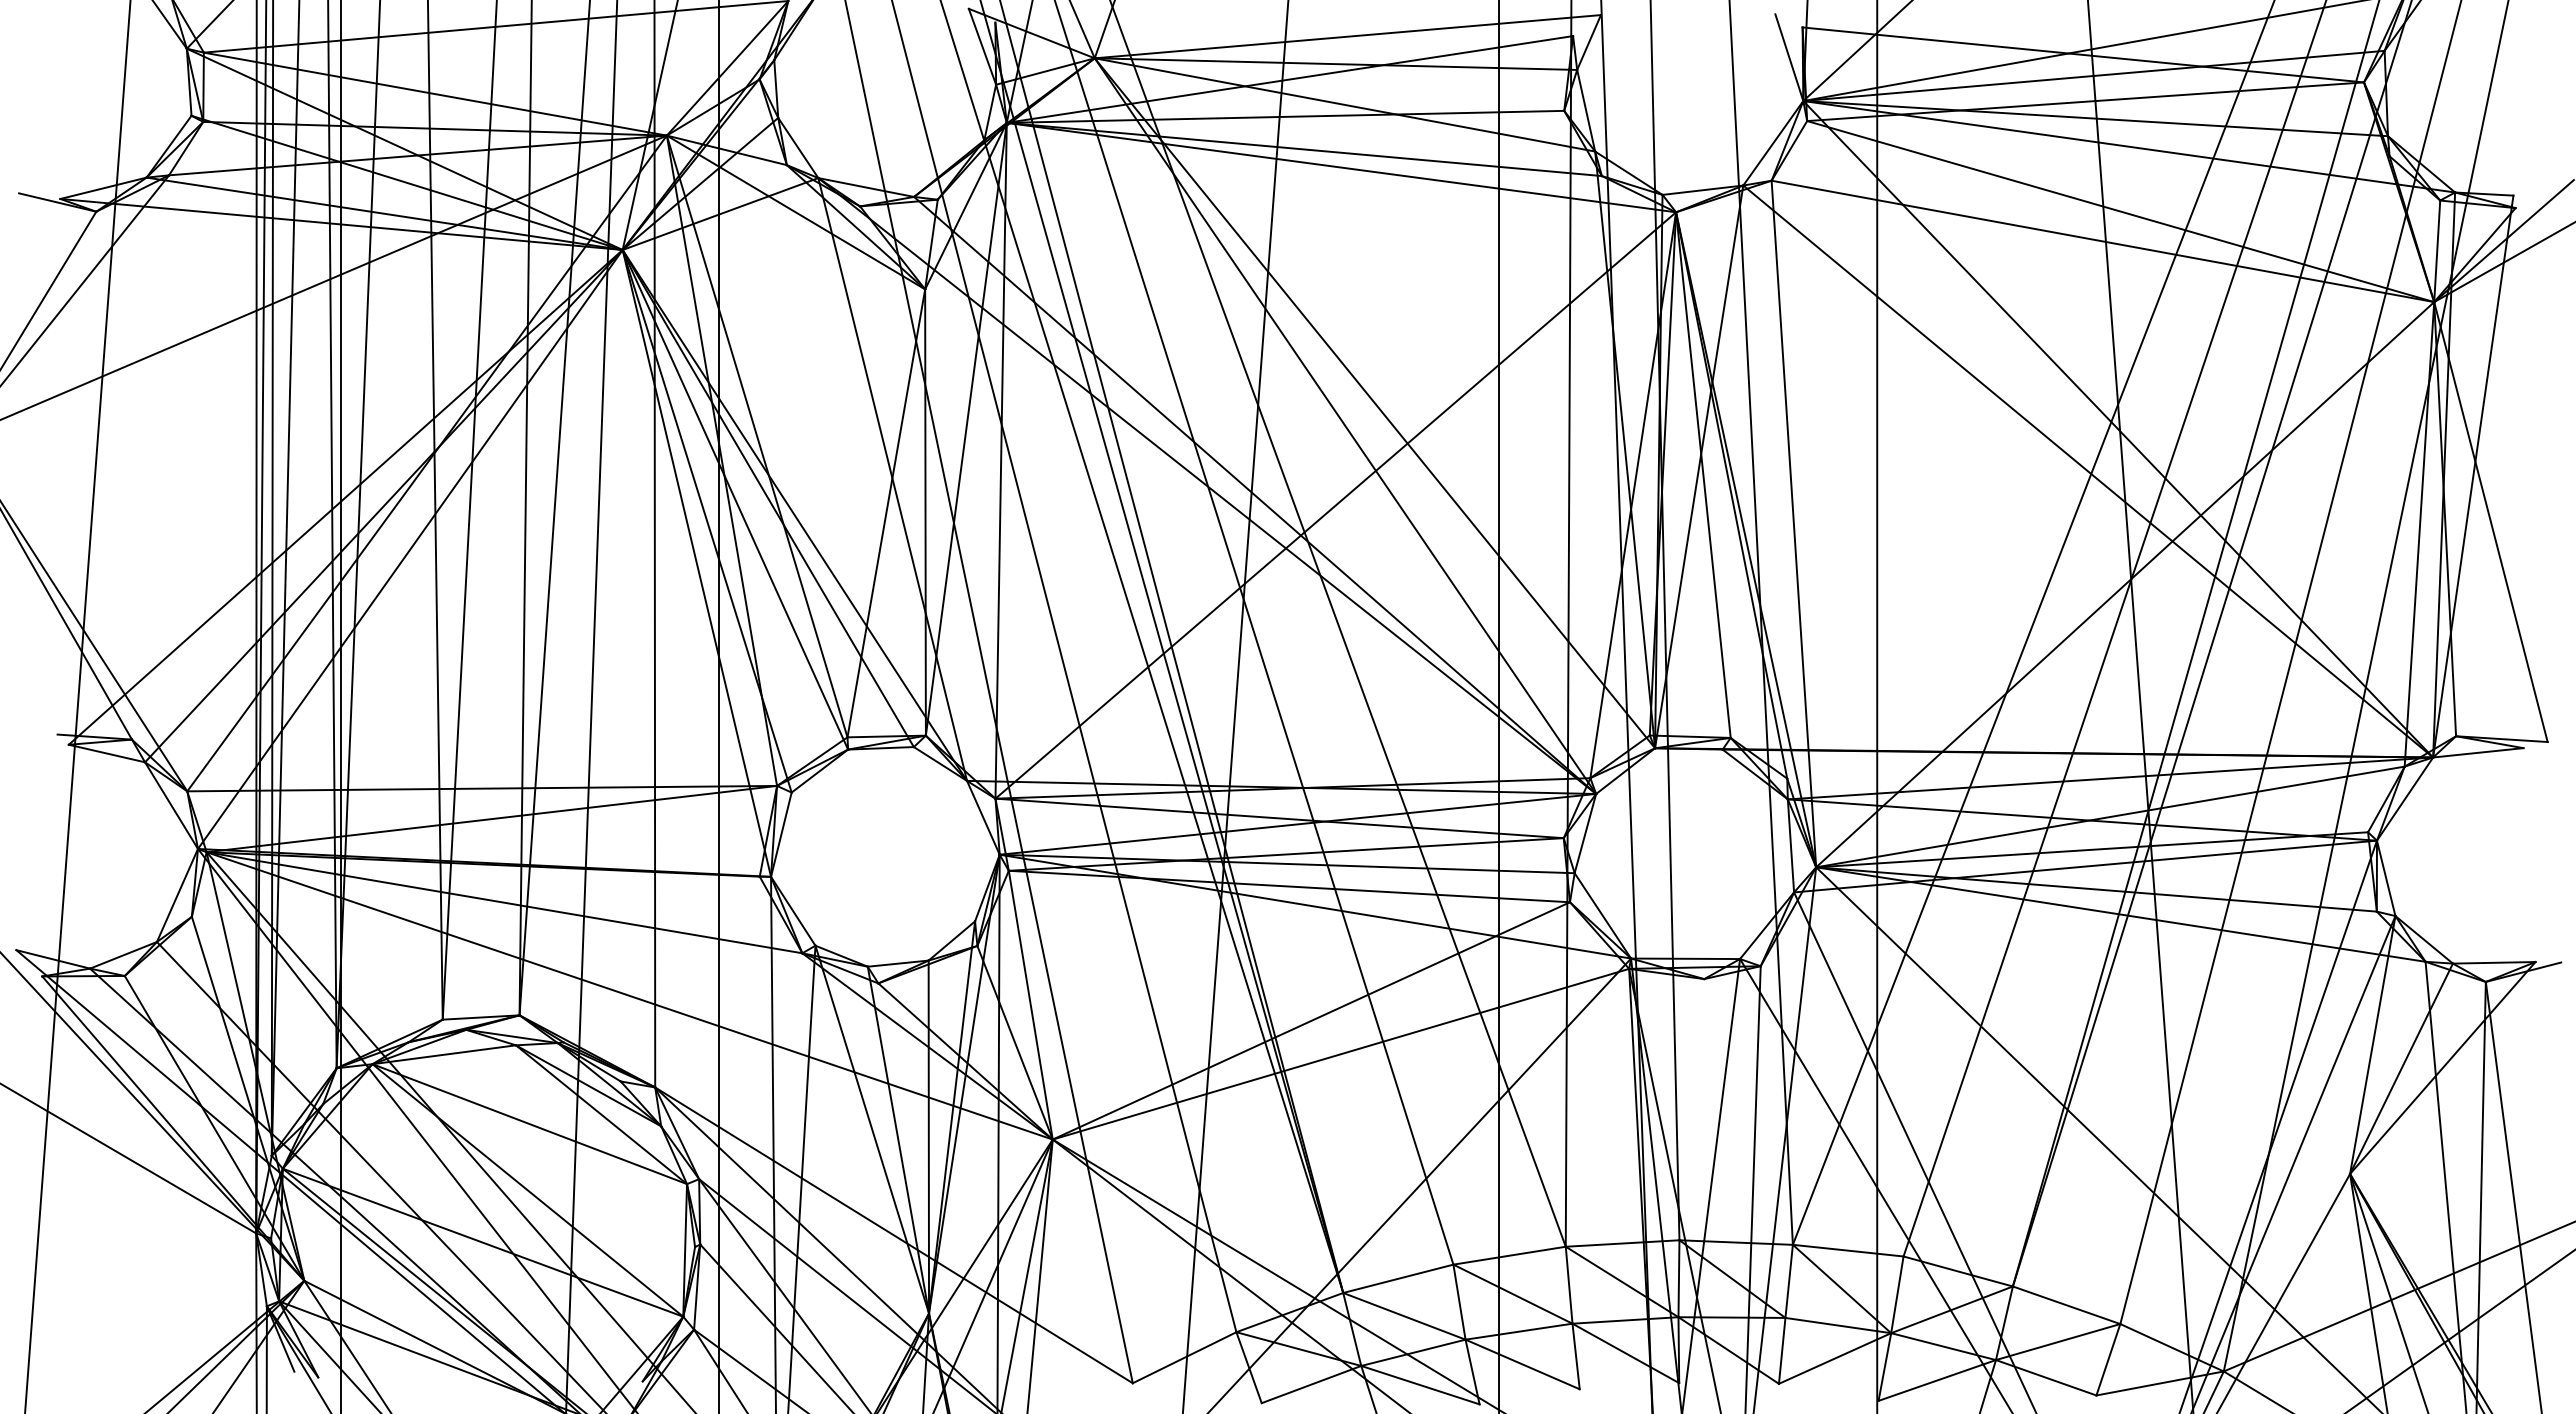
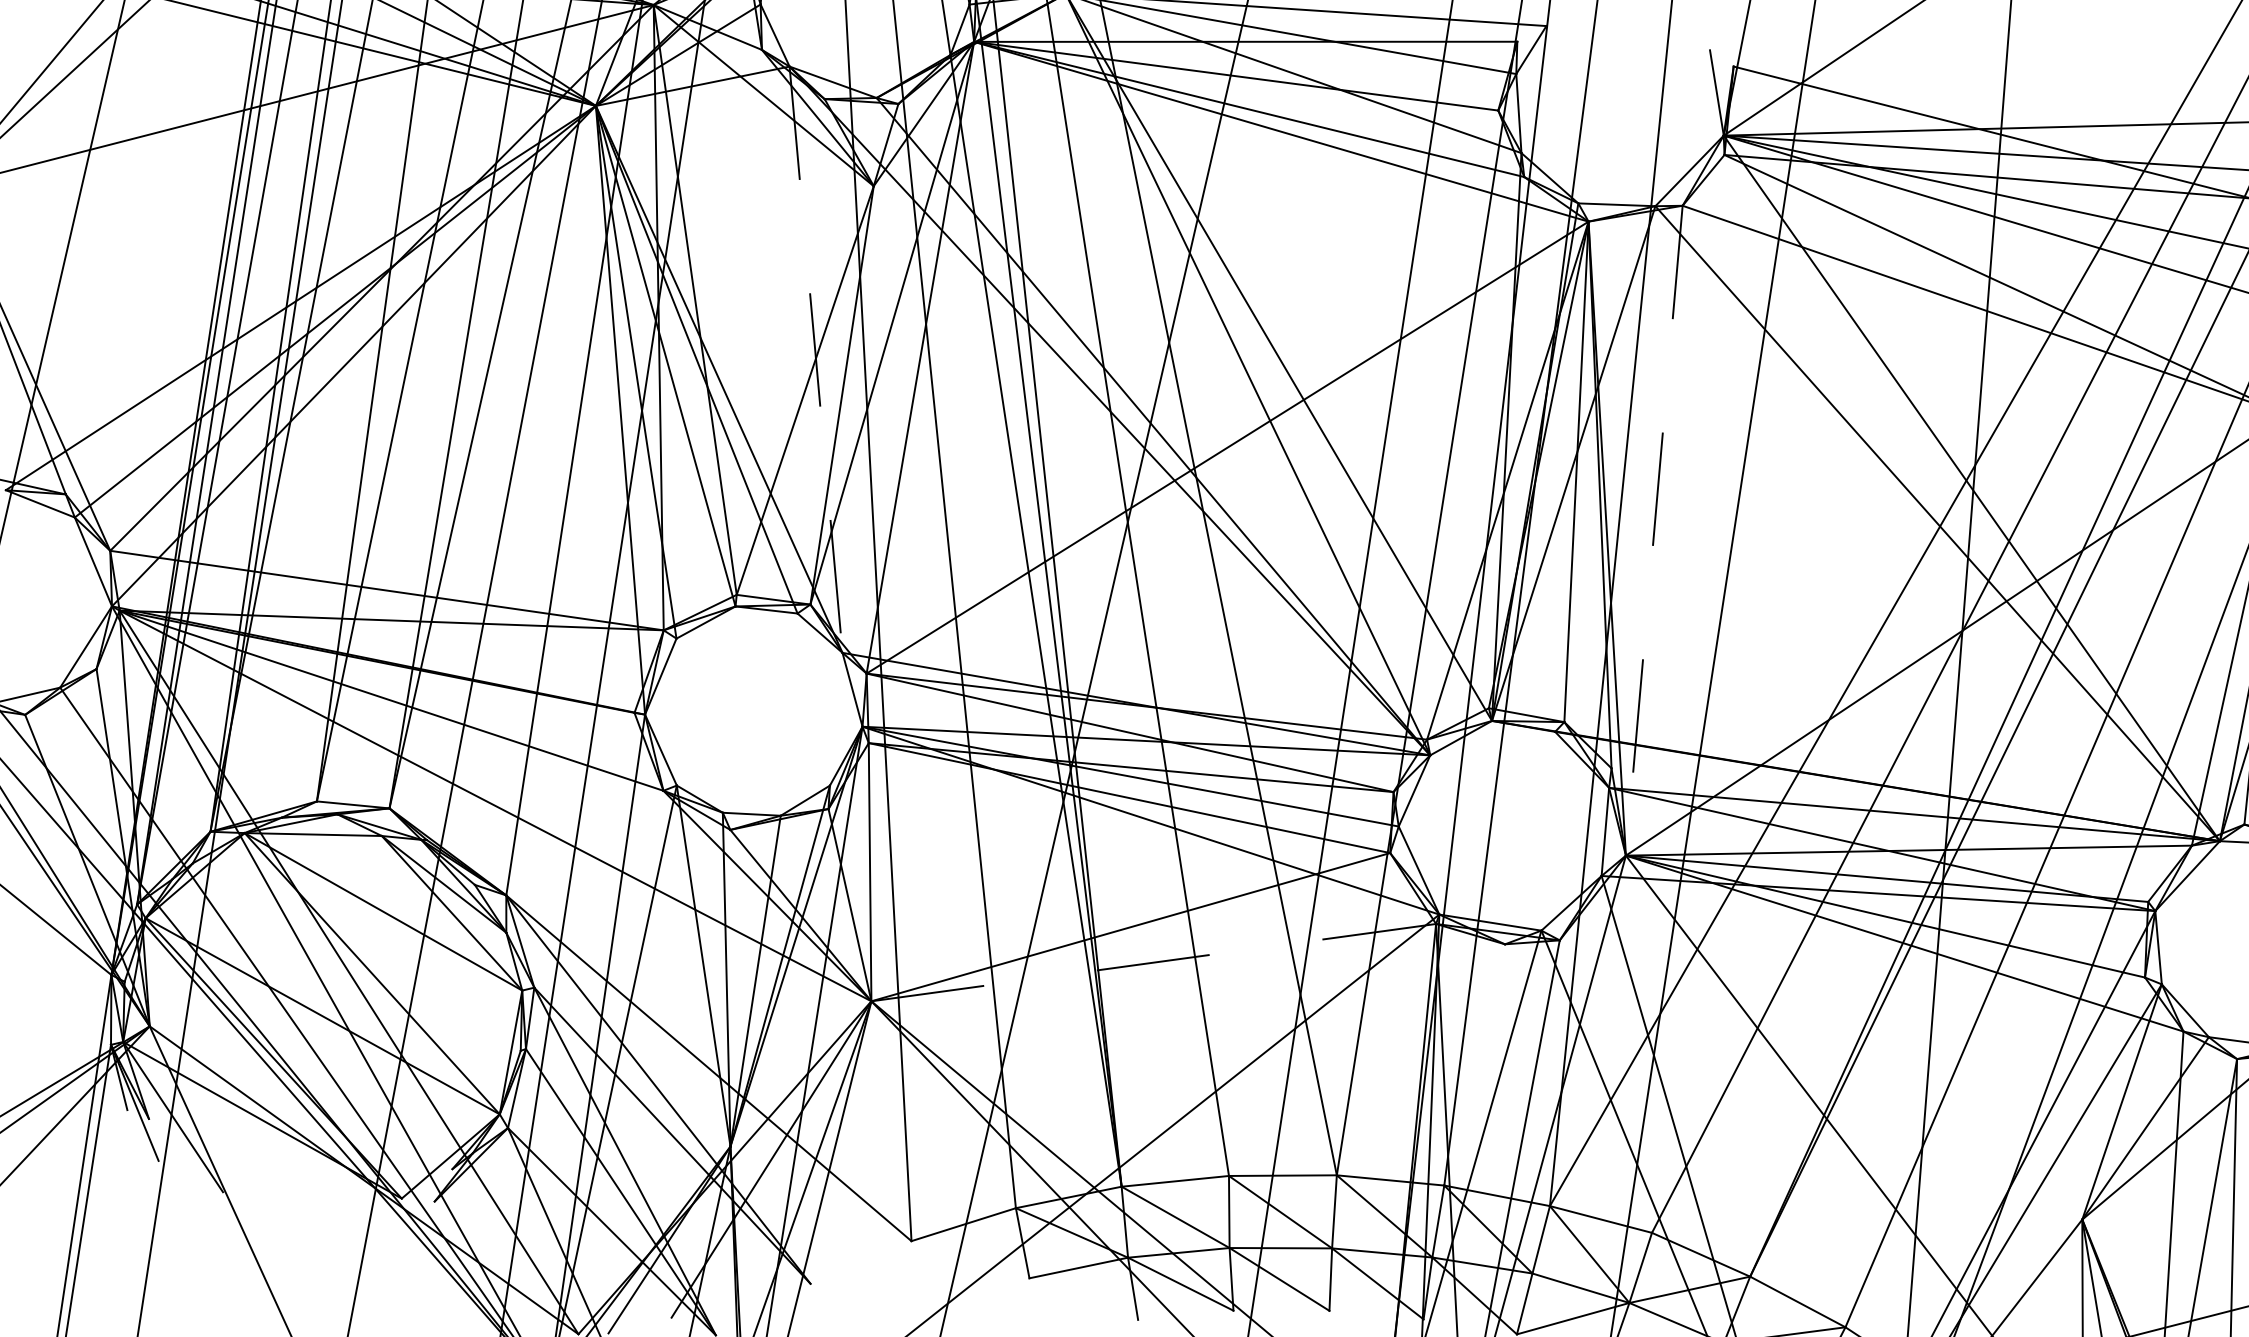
line: (892, 479) -> (815, 359), solid -> dashed
line: (1793, 524) -> (1653, 531), solid -> dashed
line: (1340, 1054) -> (1153, 962), solid -> dashed

